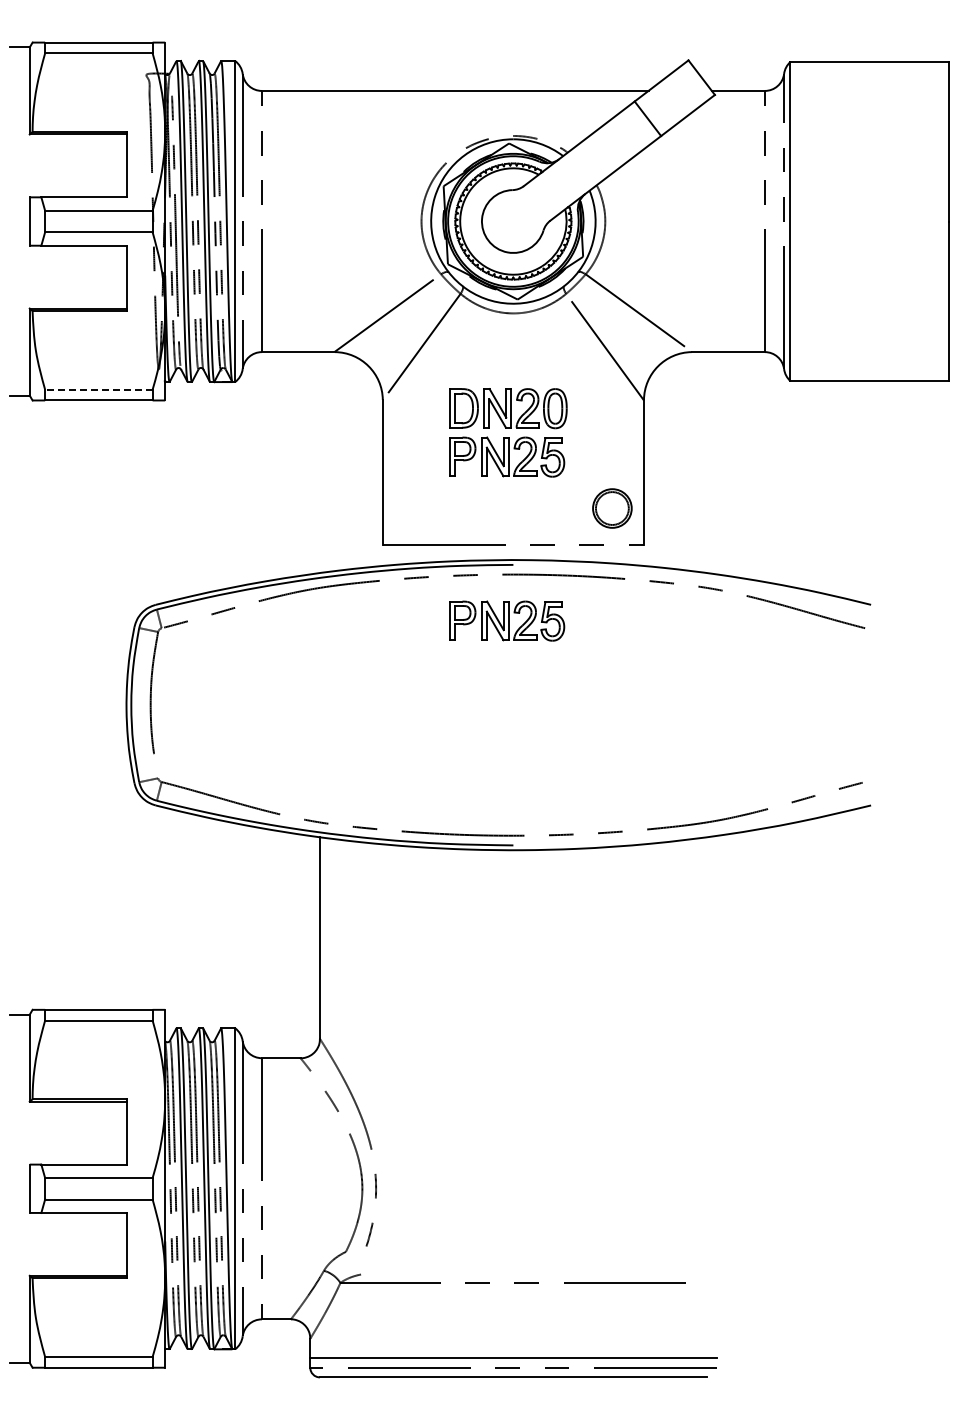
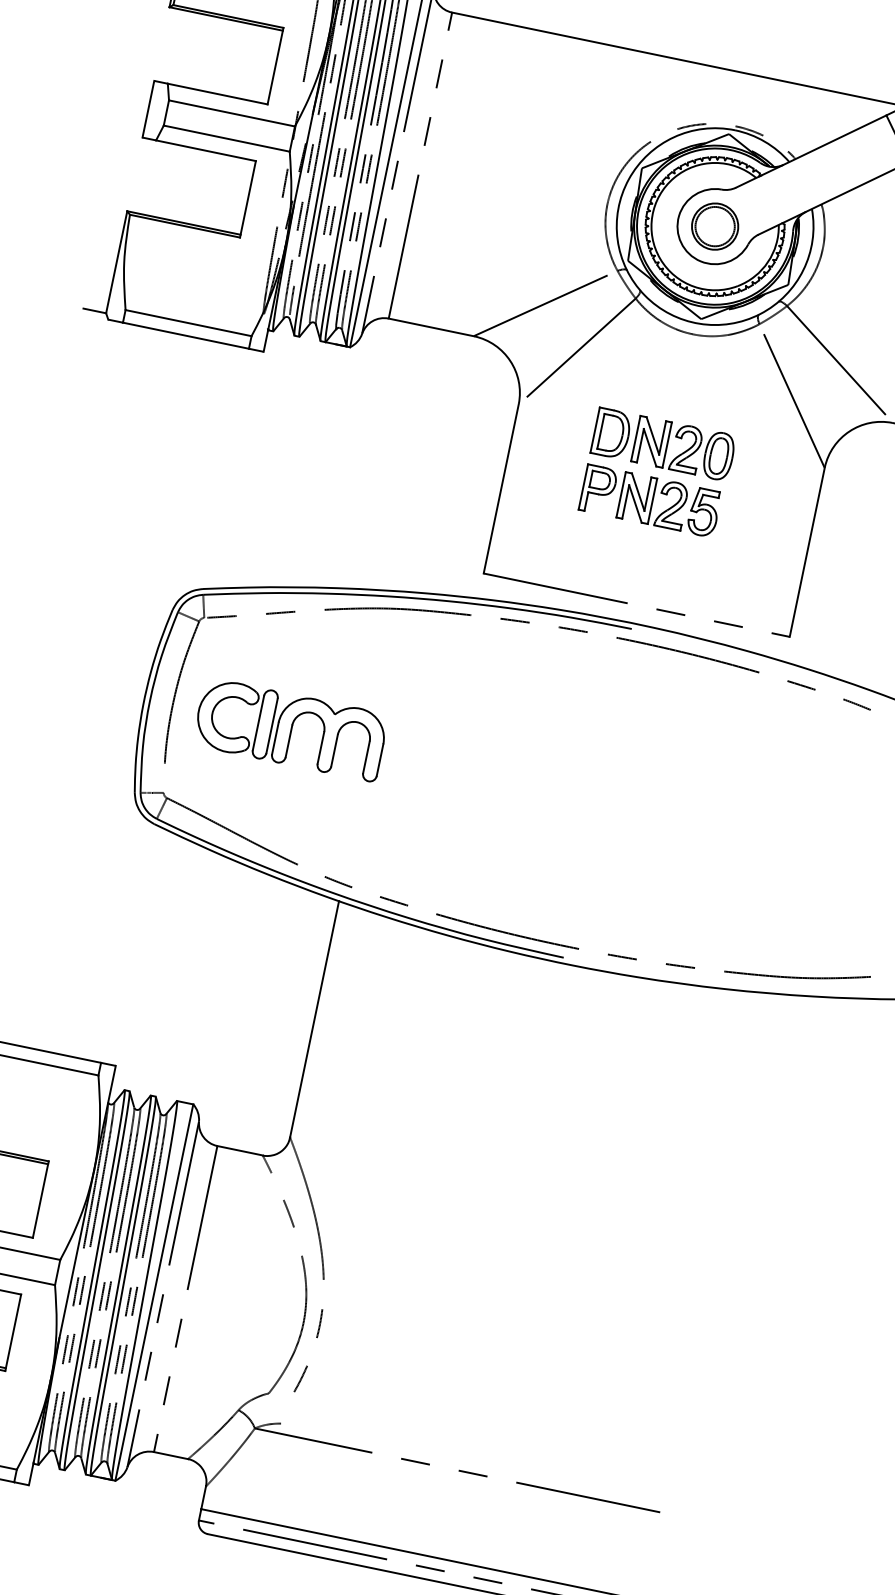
line: (98, 389) -> (188, 322), dashed -> solid
part: (612, 508) -> (715, 226), moved
part: (507, 620) -> (611, 692), removed
part: (251, 704) -> (291, 729), added

